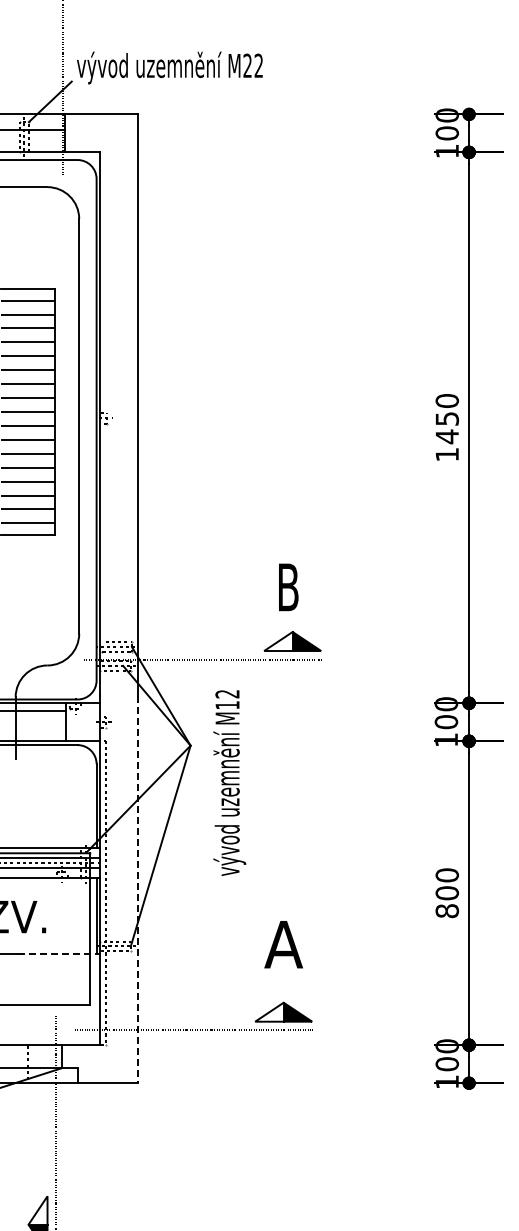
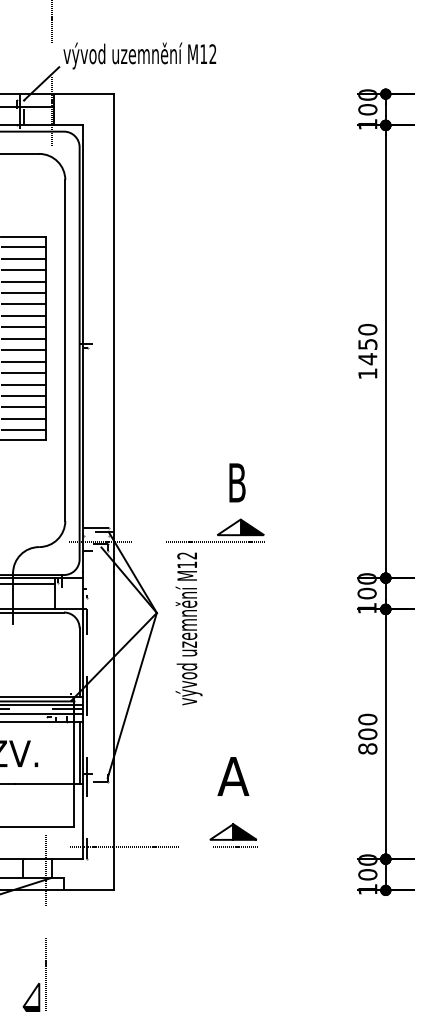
text: (247, 65) -> (203, 53), M22 -> M12
text: (229, 782) -> (188, 628), moved
line: (138, 889) -> (114, 731), dashed -> solid
line: (59, 953) -> (49, 783), dashed -> solid

